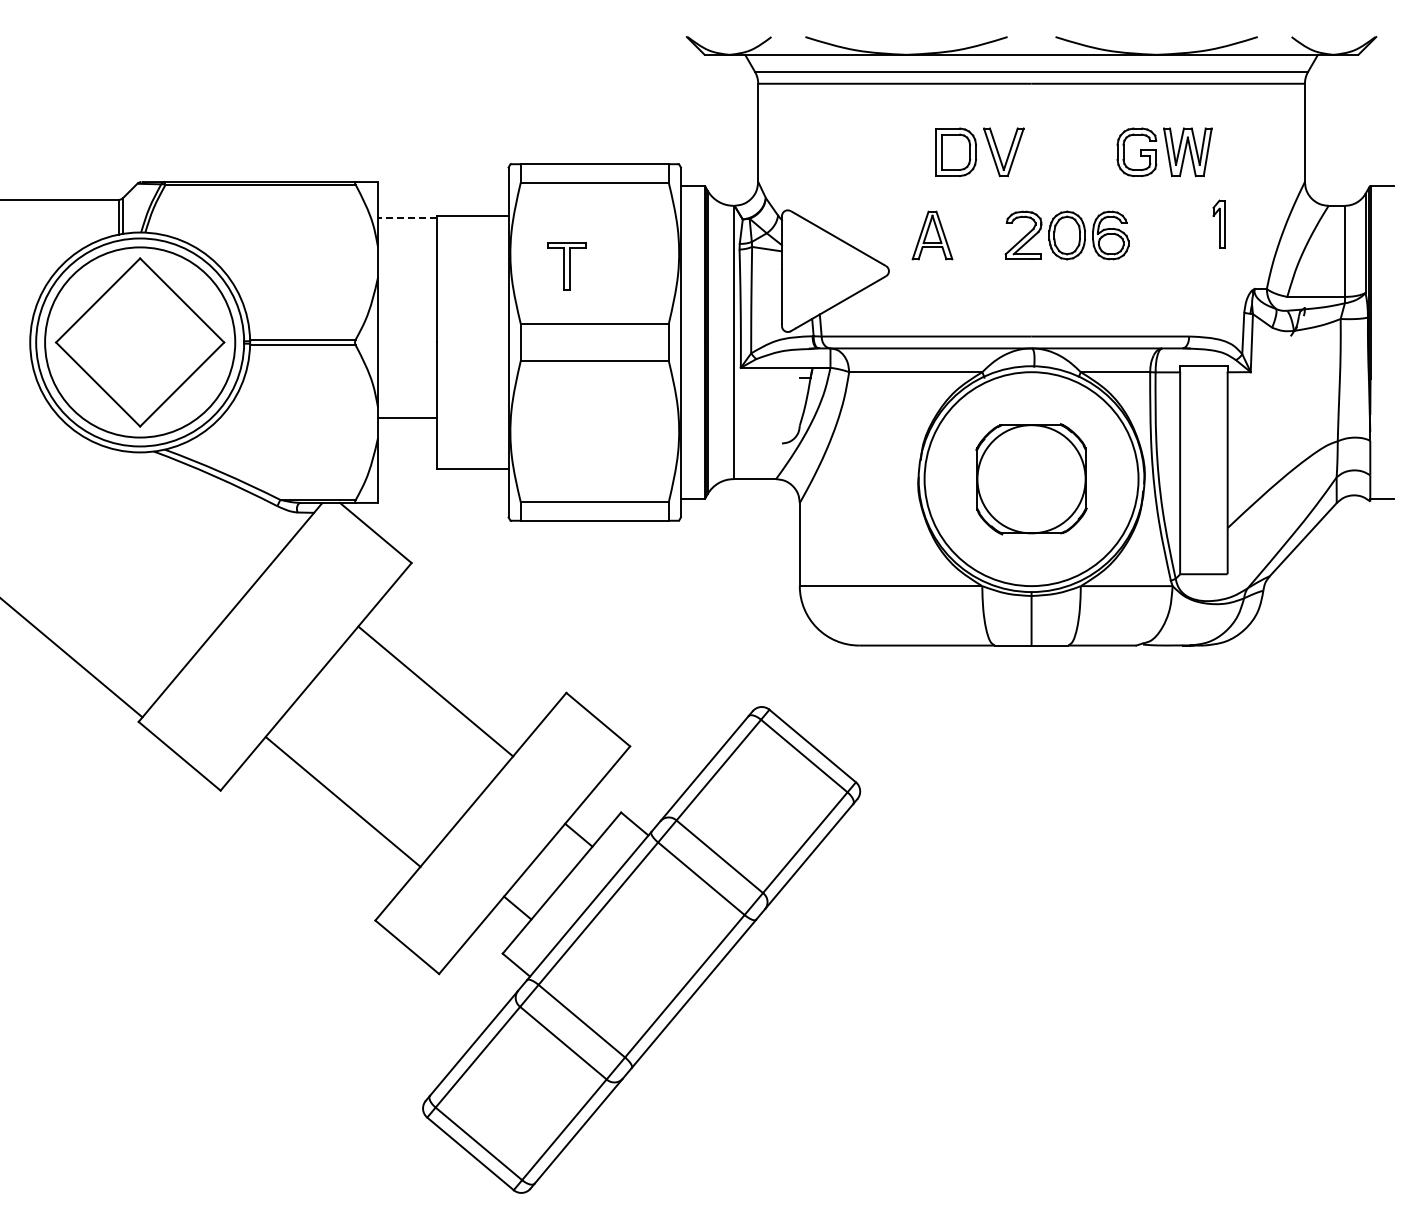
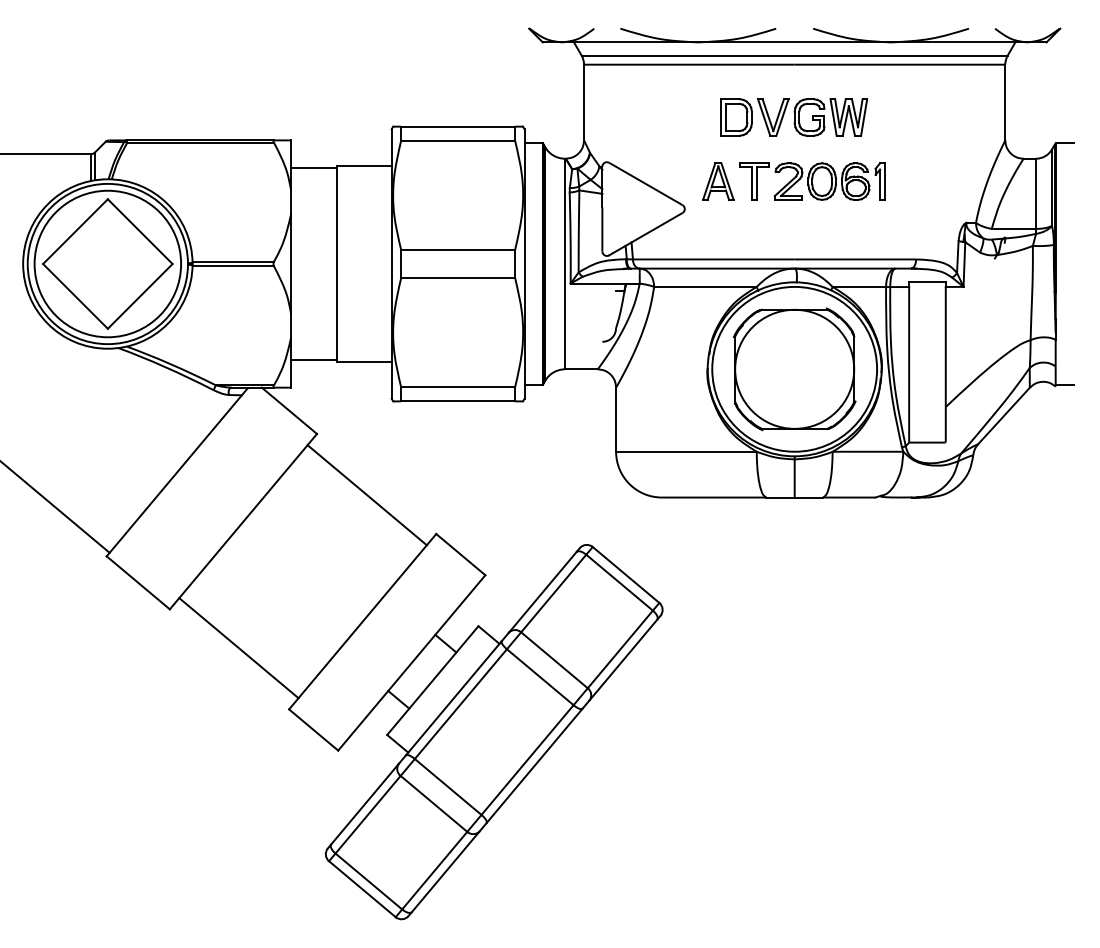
part: (1164, 152) -> (830, 117), moved
line: (407, 217) -> (313, 167), dashed -> solid
part: (1218, 223) -> (879, 180), moved
part: (566, 266) -> (753, 181), moved
line: (407, 418) -> (313, 360), moved
part: (1031, 479) -> (794, 369), size x1.43
line: (435, 691) -> (367, 495), moved
line: (342, 801) -> (238, 647), moved

